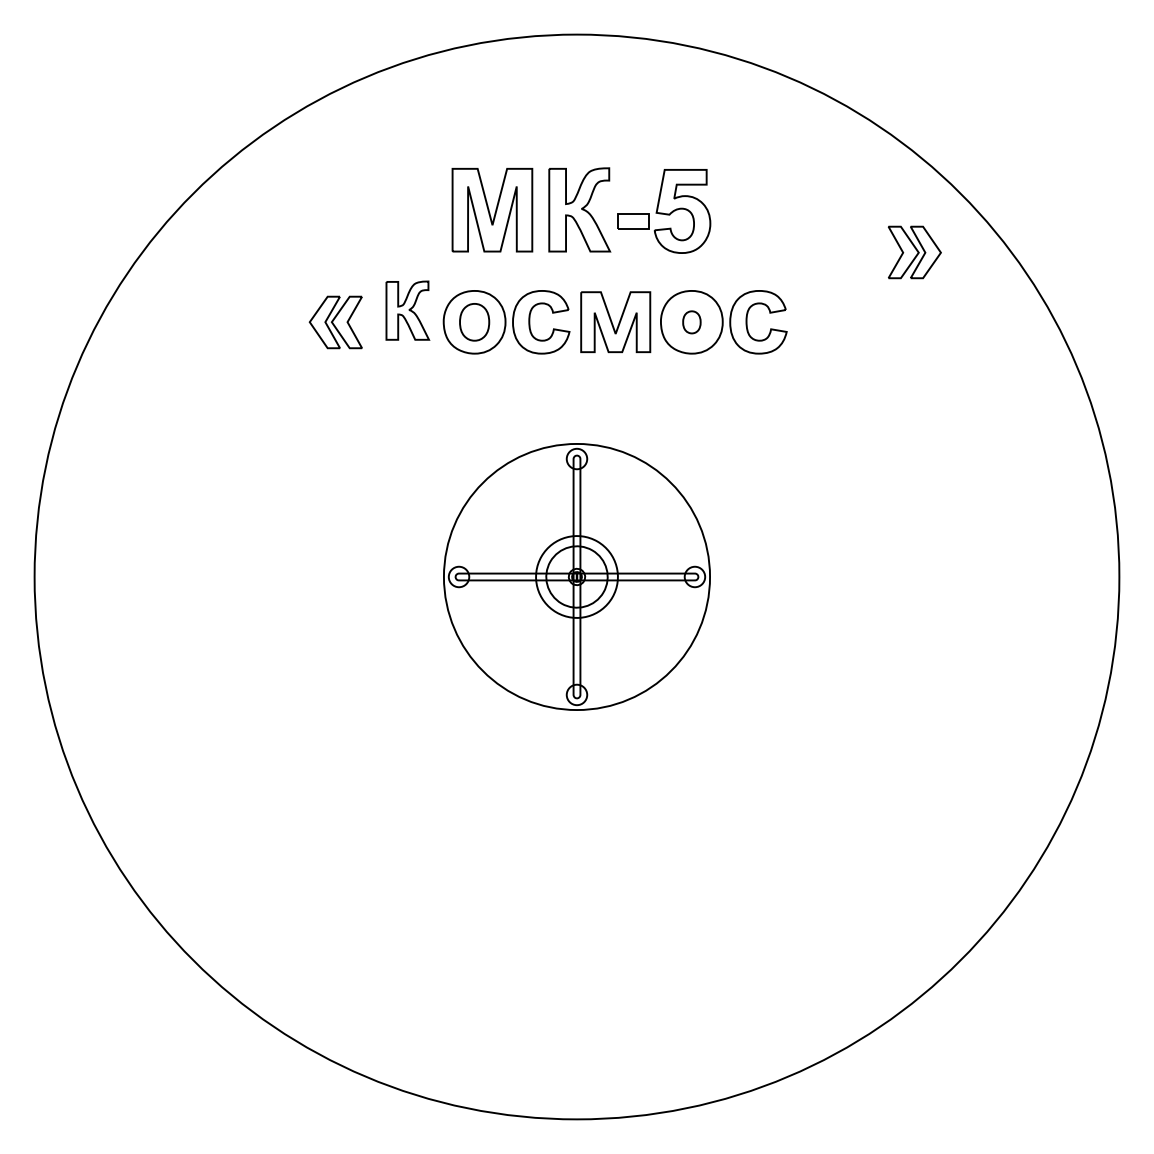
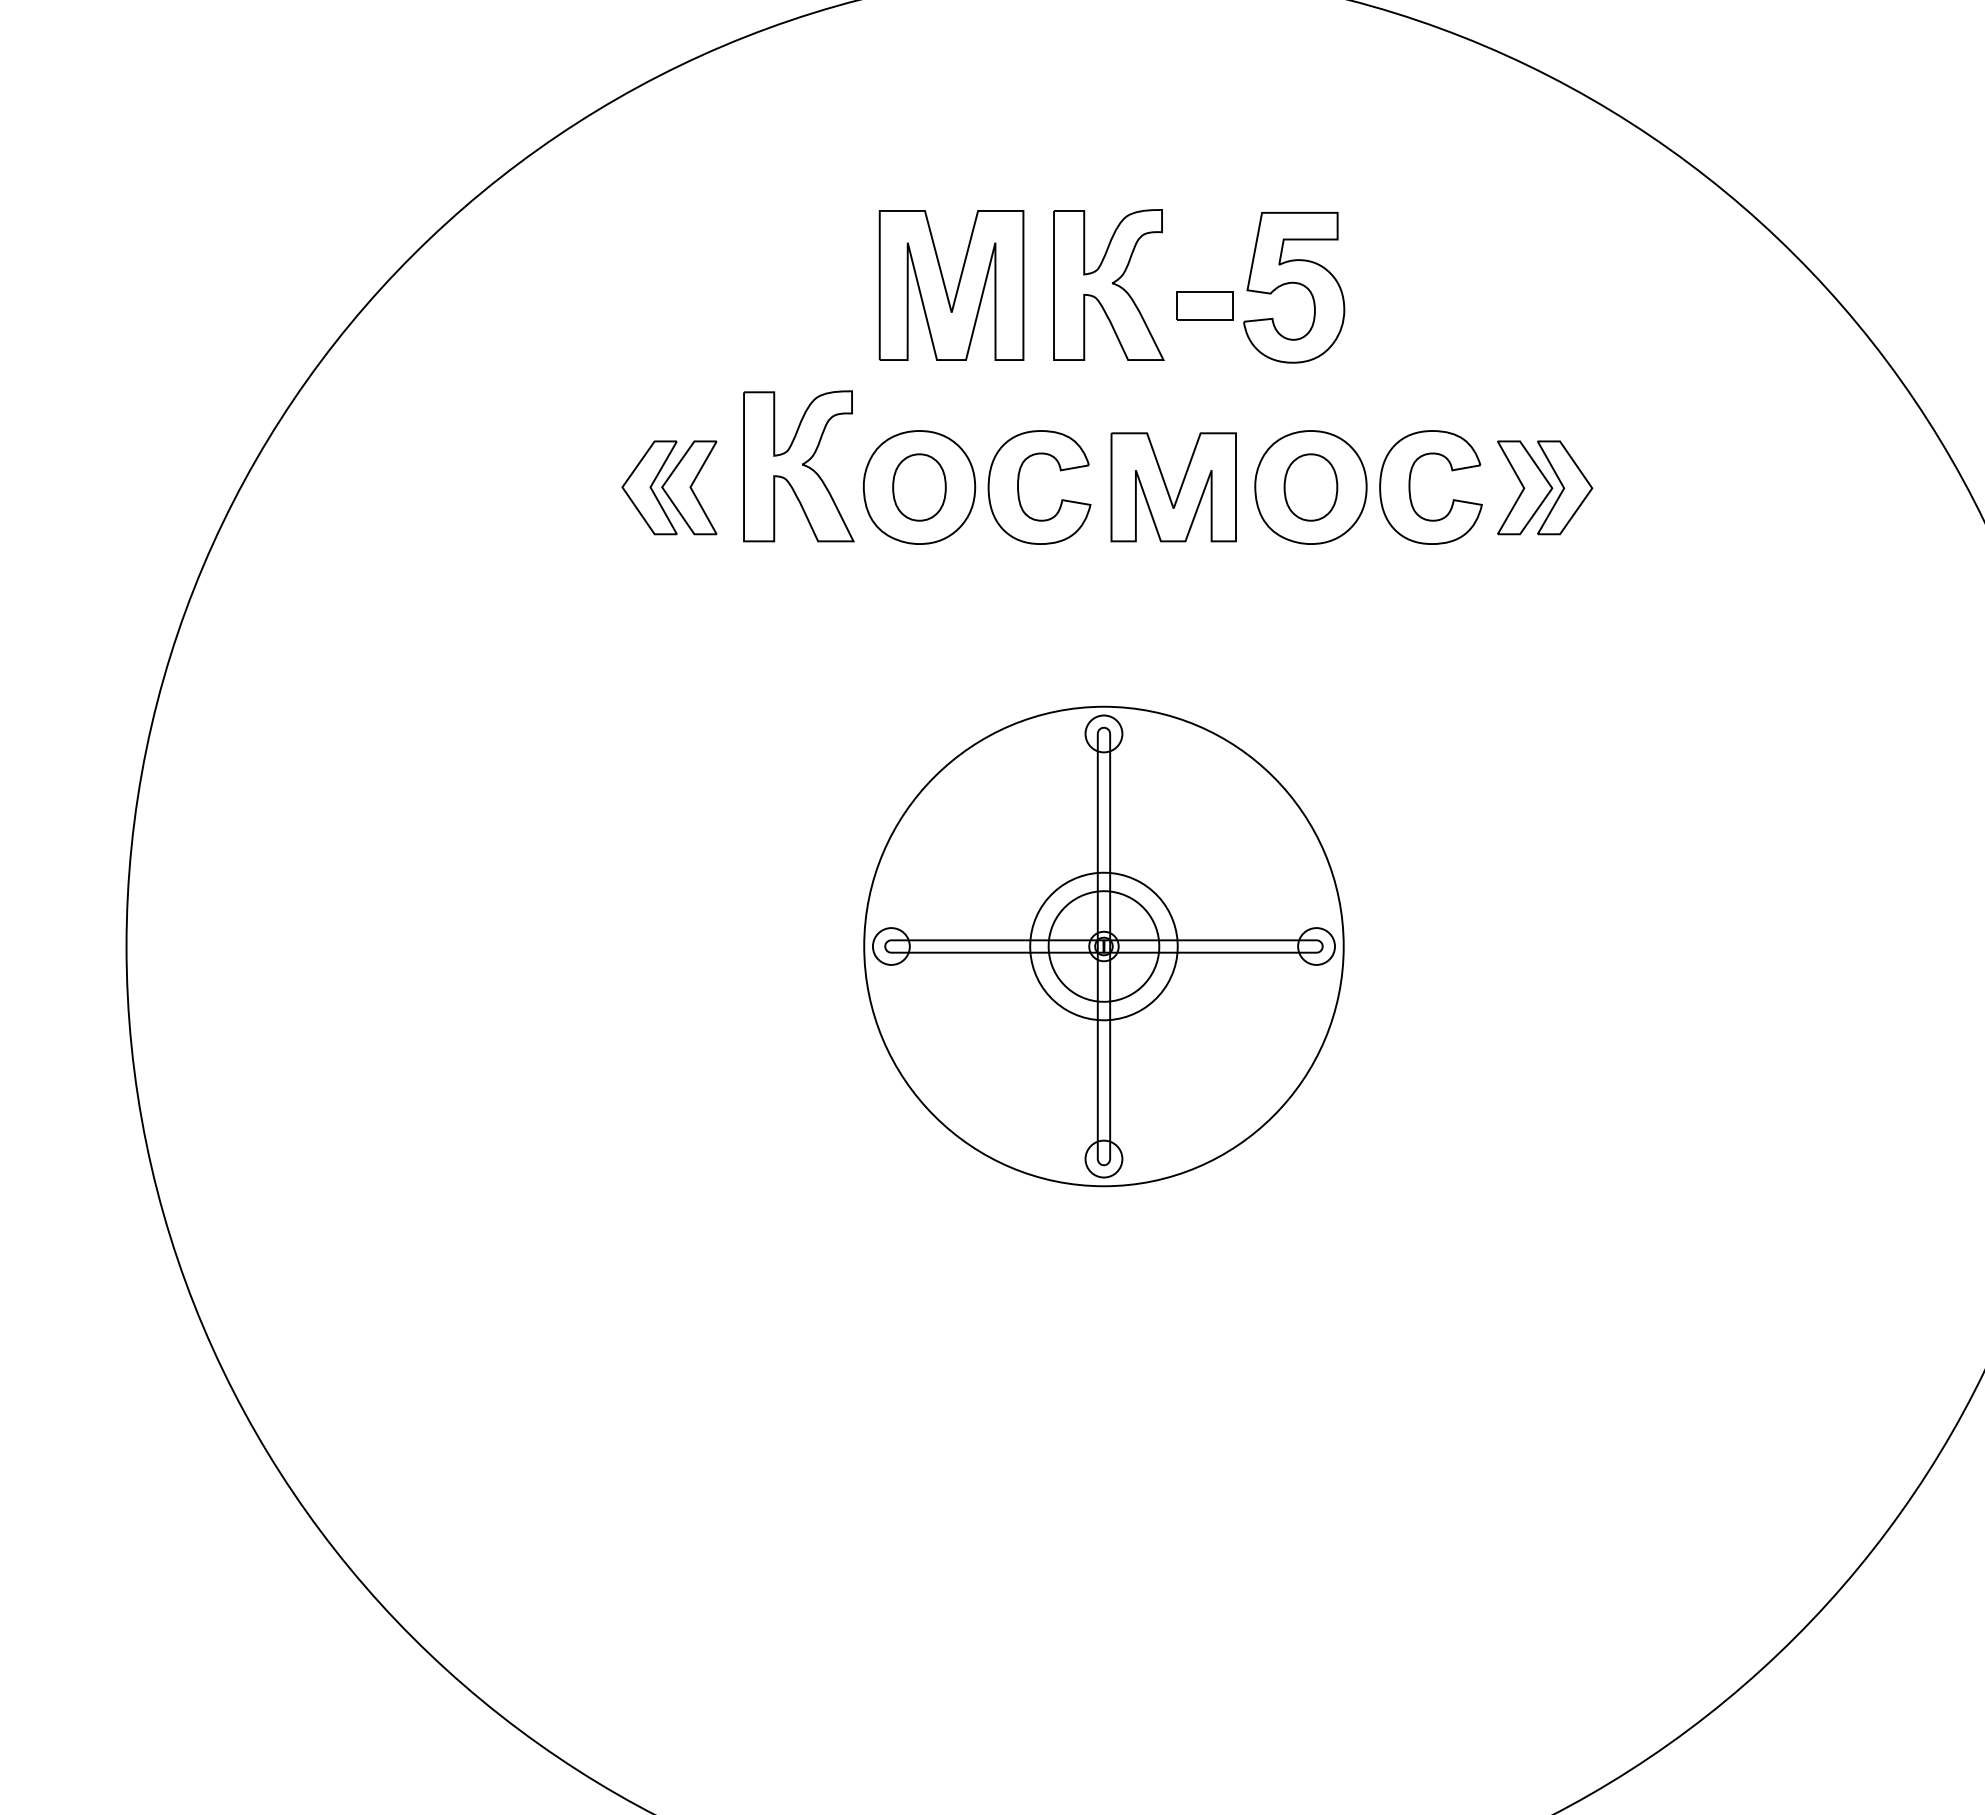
part: (914, 252) -> (1544, 487), moved
part: (407, 310) -> (798, 466), size x1.43
part: (691, 322) -> (1310, 487), size x1.67

